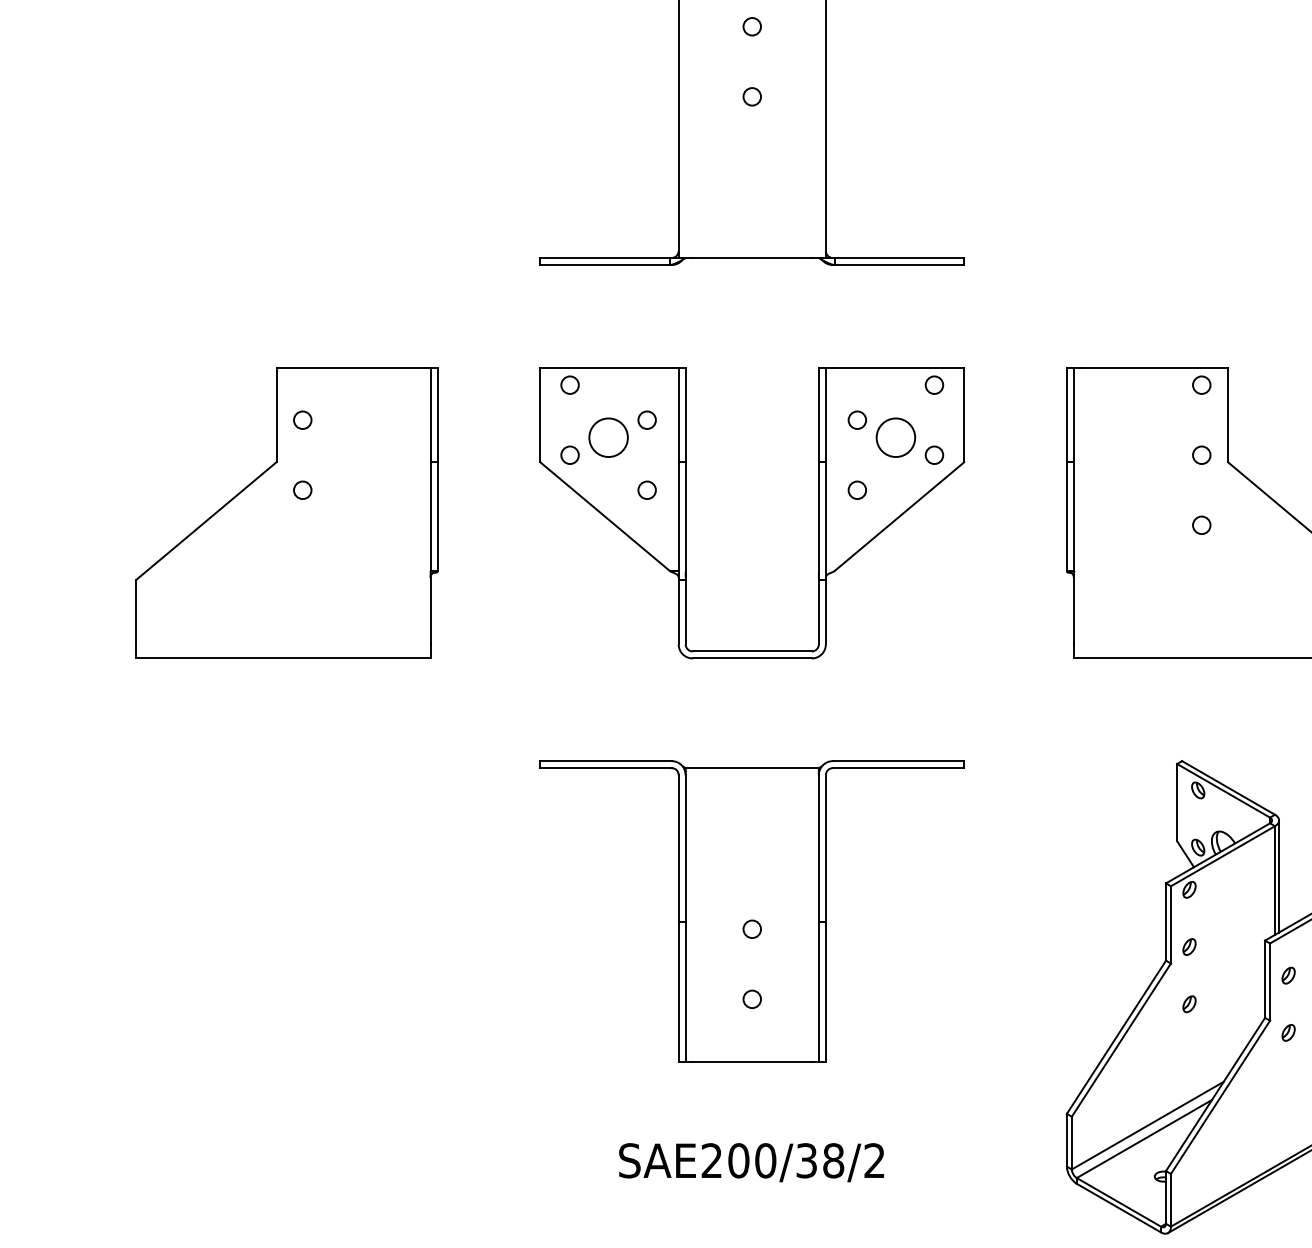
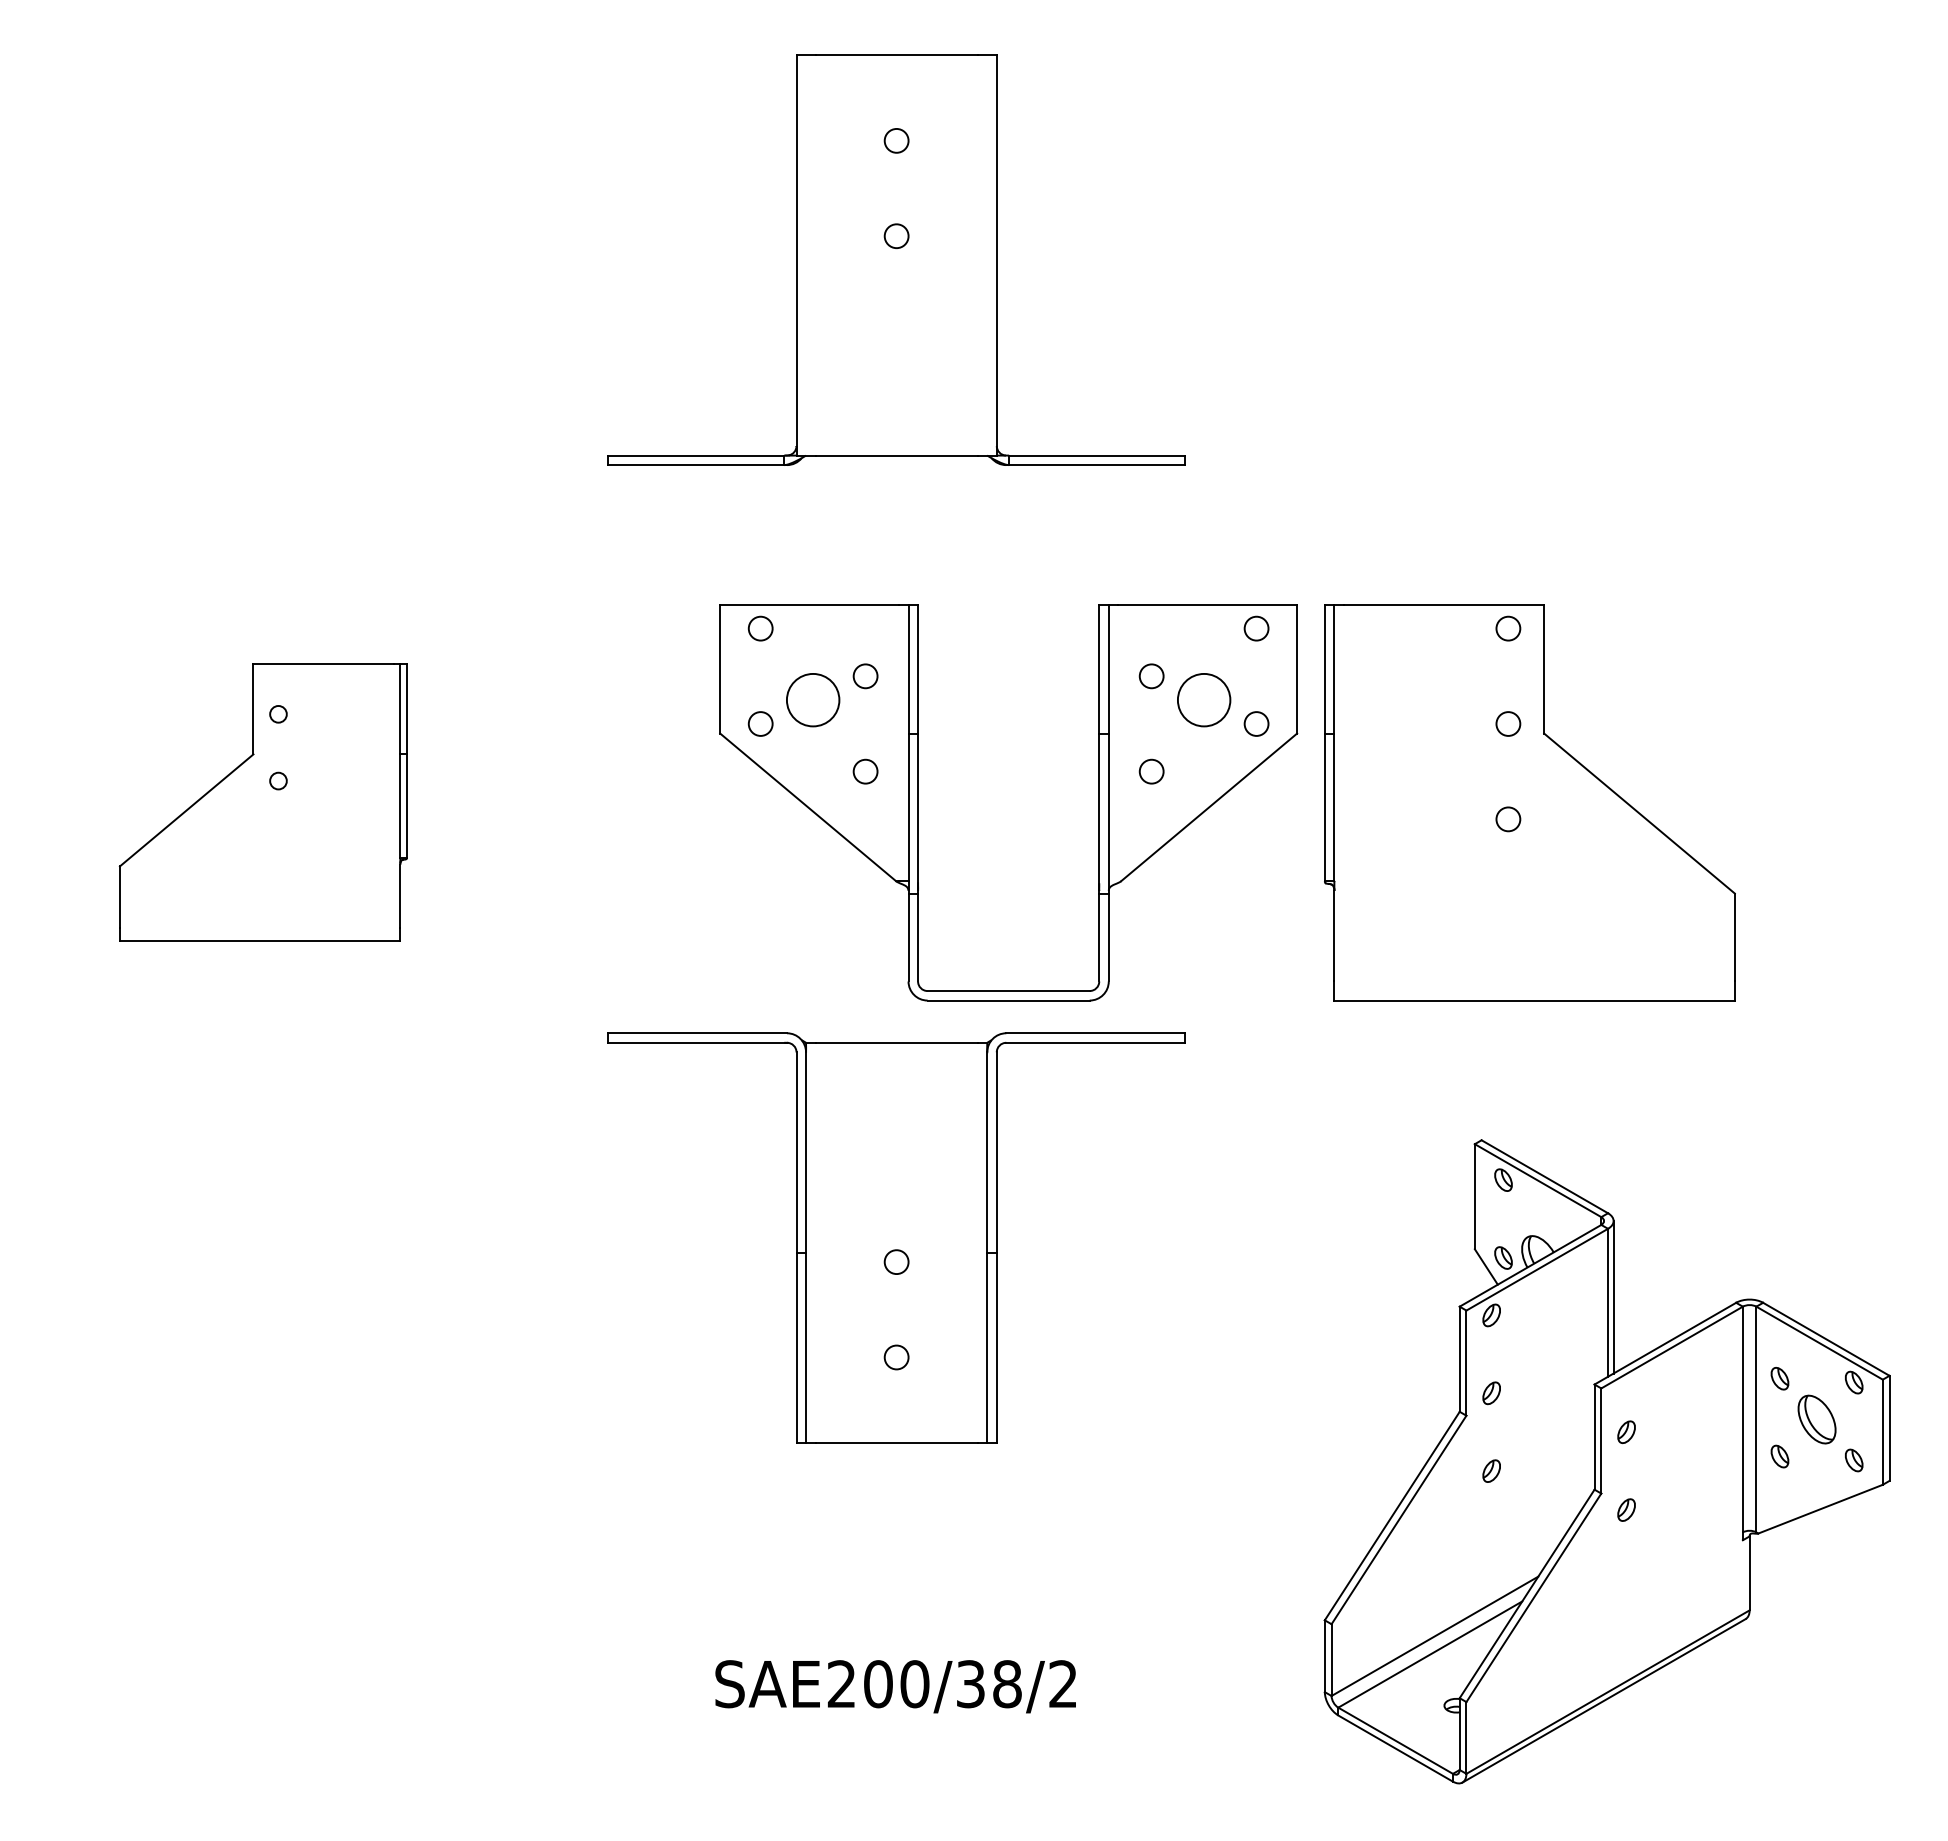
part: (287, 512) -> (263, 802), size x0.7
part: (686, 512) -> (918, 802), moved
part: (752, 911) -> (896, 1237), moved

